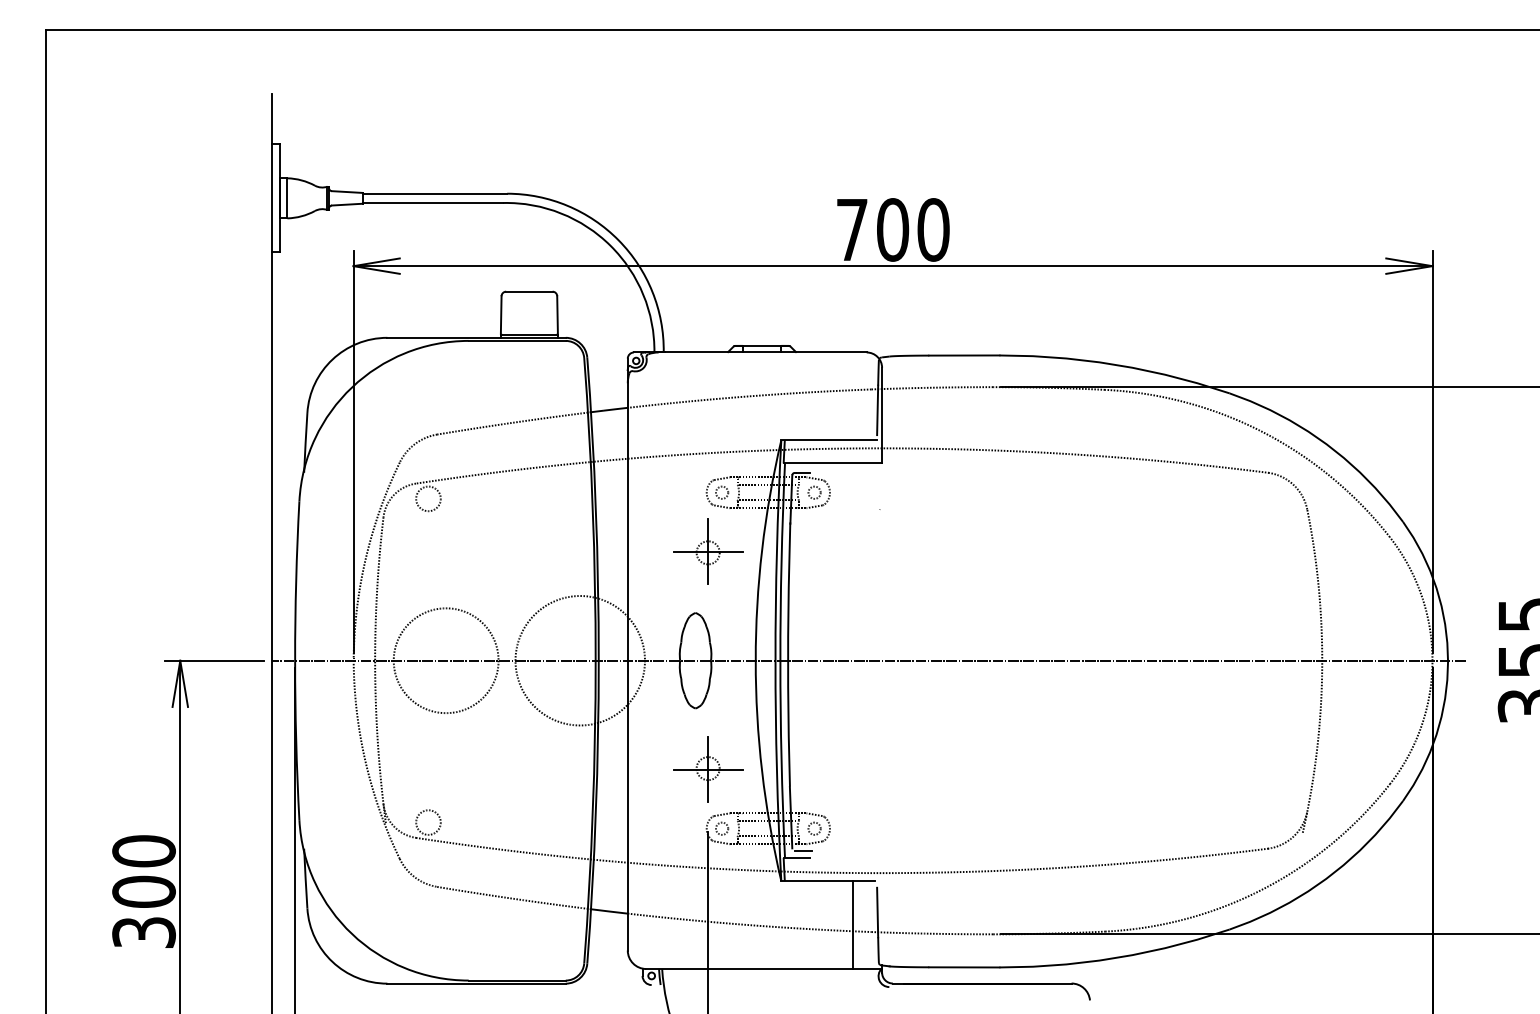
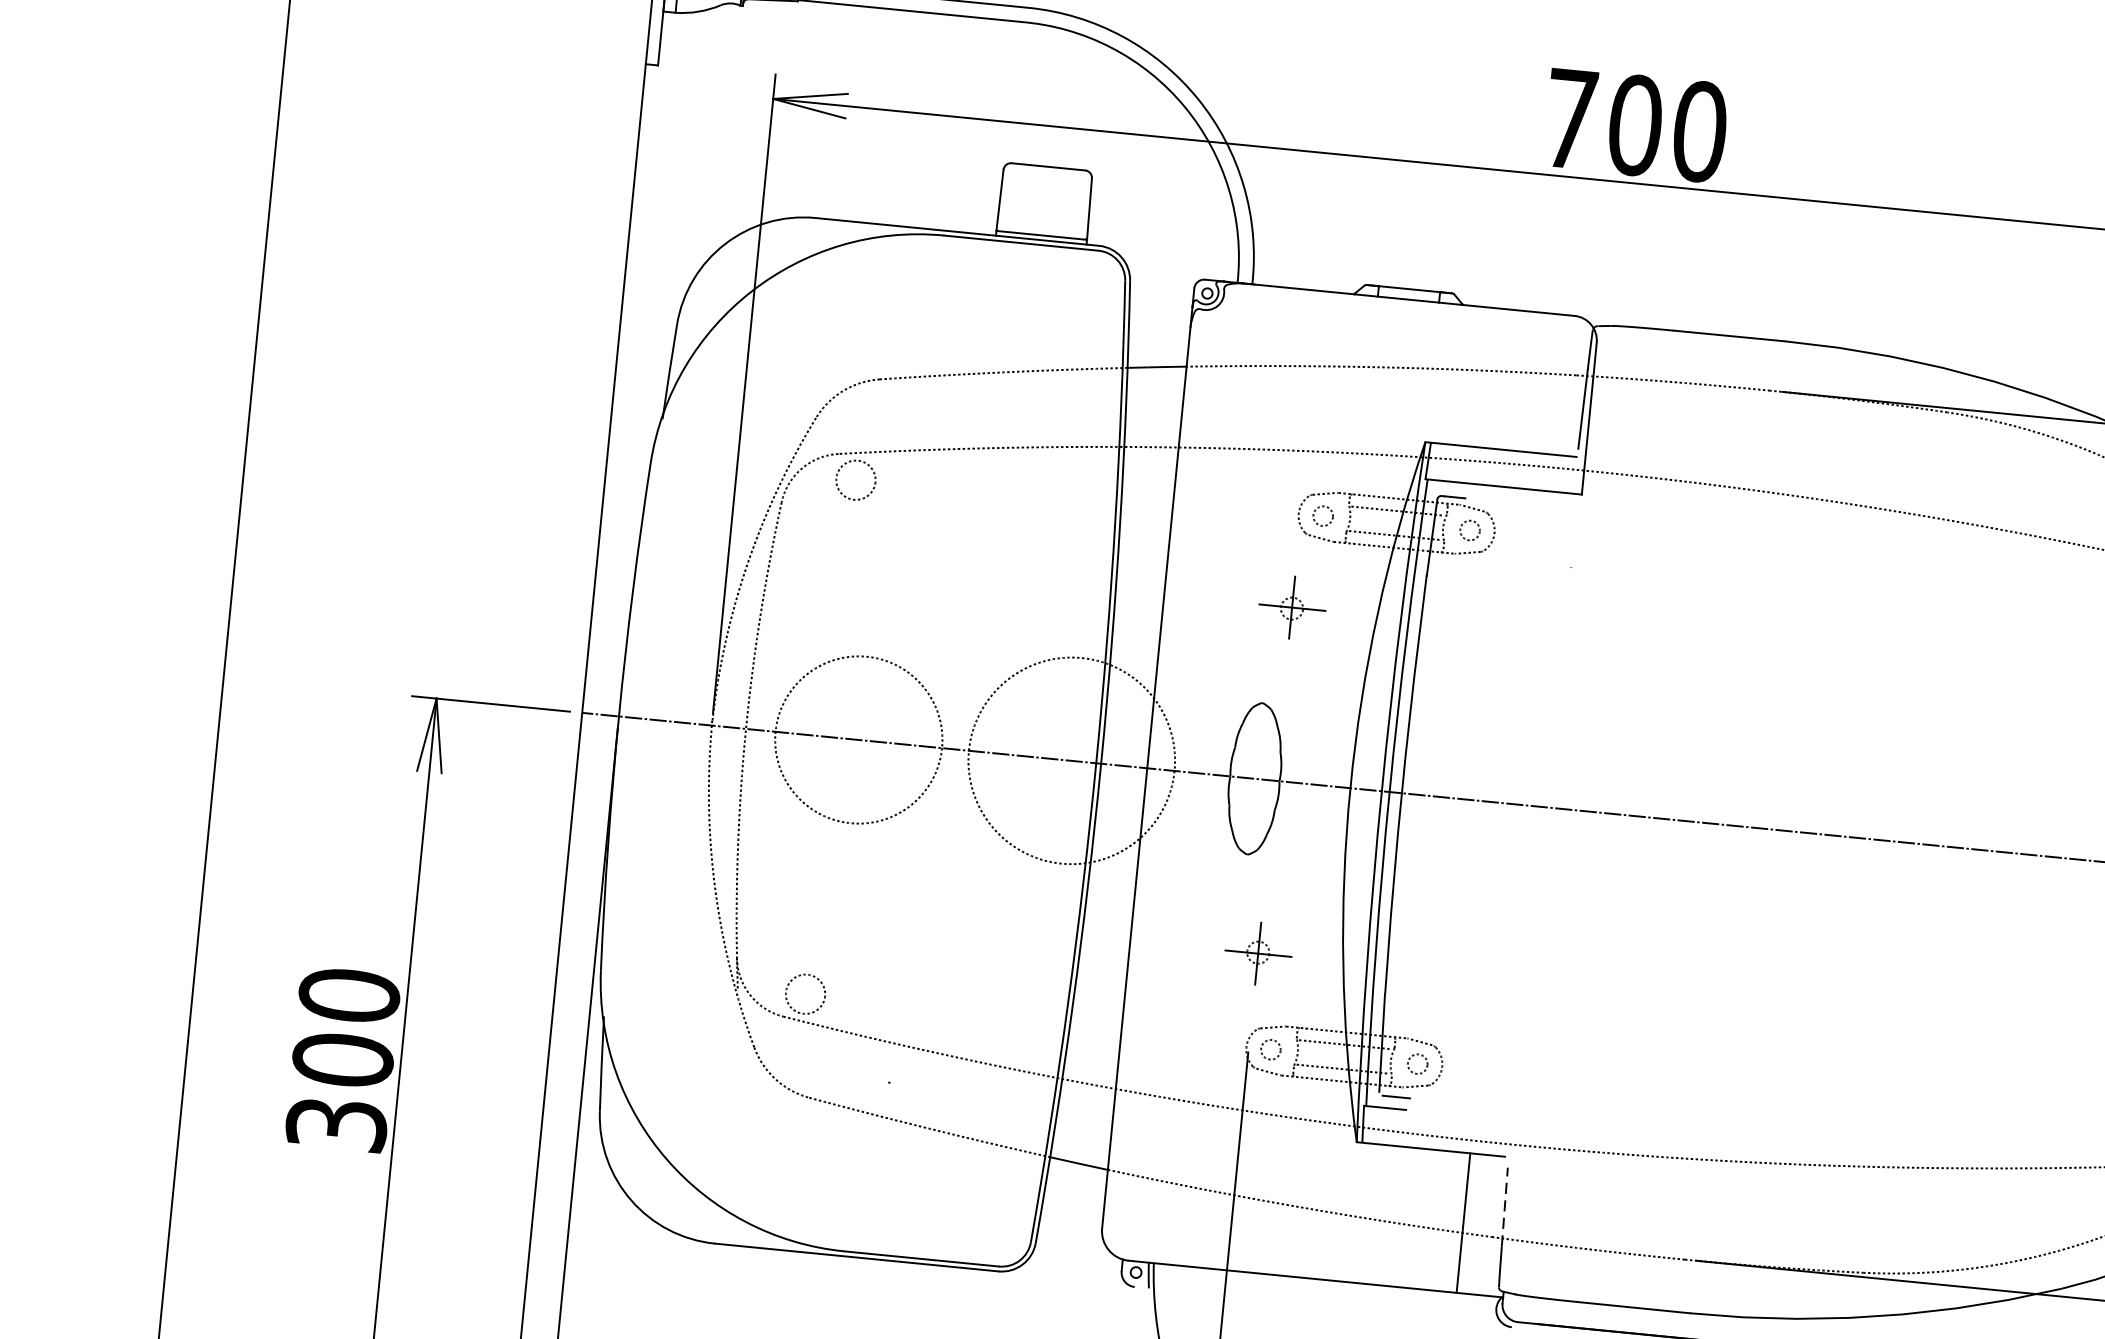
part: (708, 551) -> (1292, 607), size x0.6
part: (708, 769) -> (1258, 953), size x0.6
line: (877, 912) -> (1504, 1206), solid -> dashed

